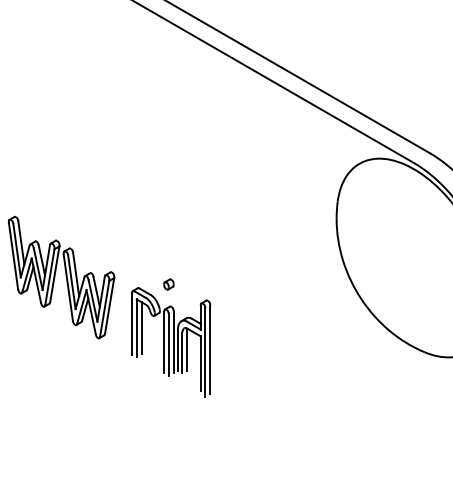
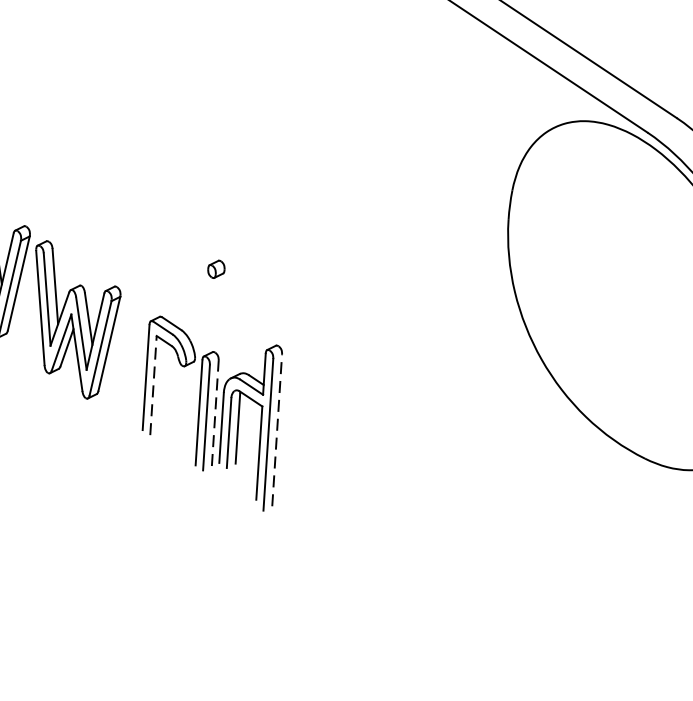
part: (168, 284) -> (215, 269), moved
line: (136, 328) -> (152, 385), solid -> dashed
line: (141, 328) -> (161, 386), removed
line: (173, 342) -> (214, 413), solid -> dashed
line: (210, 349) -> (277, 430), solid -> dashed

